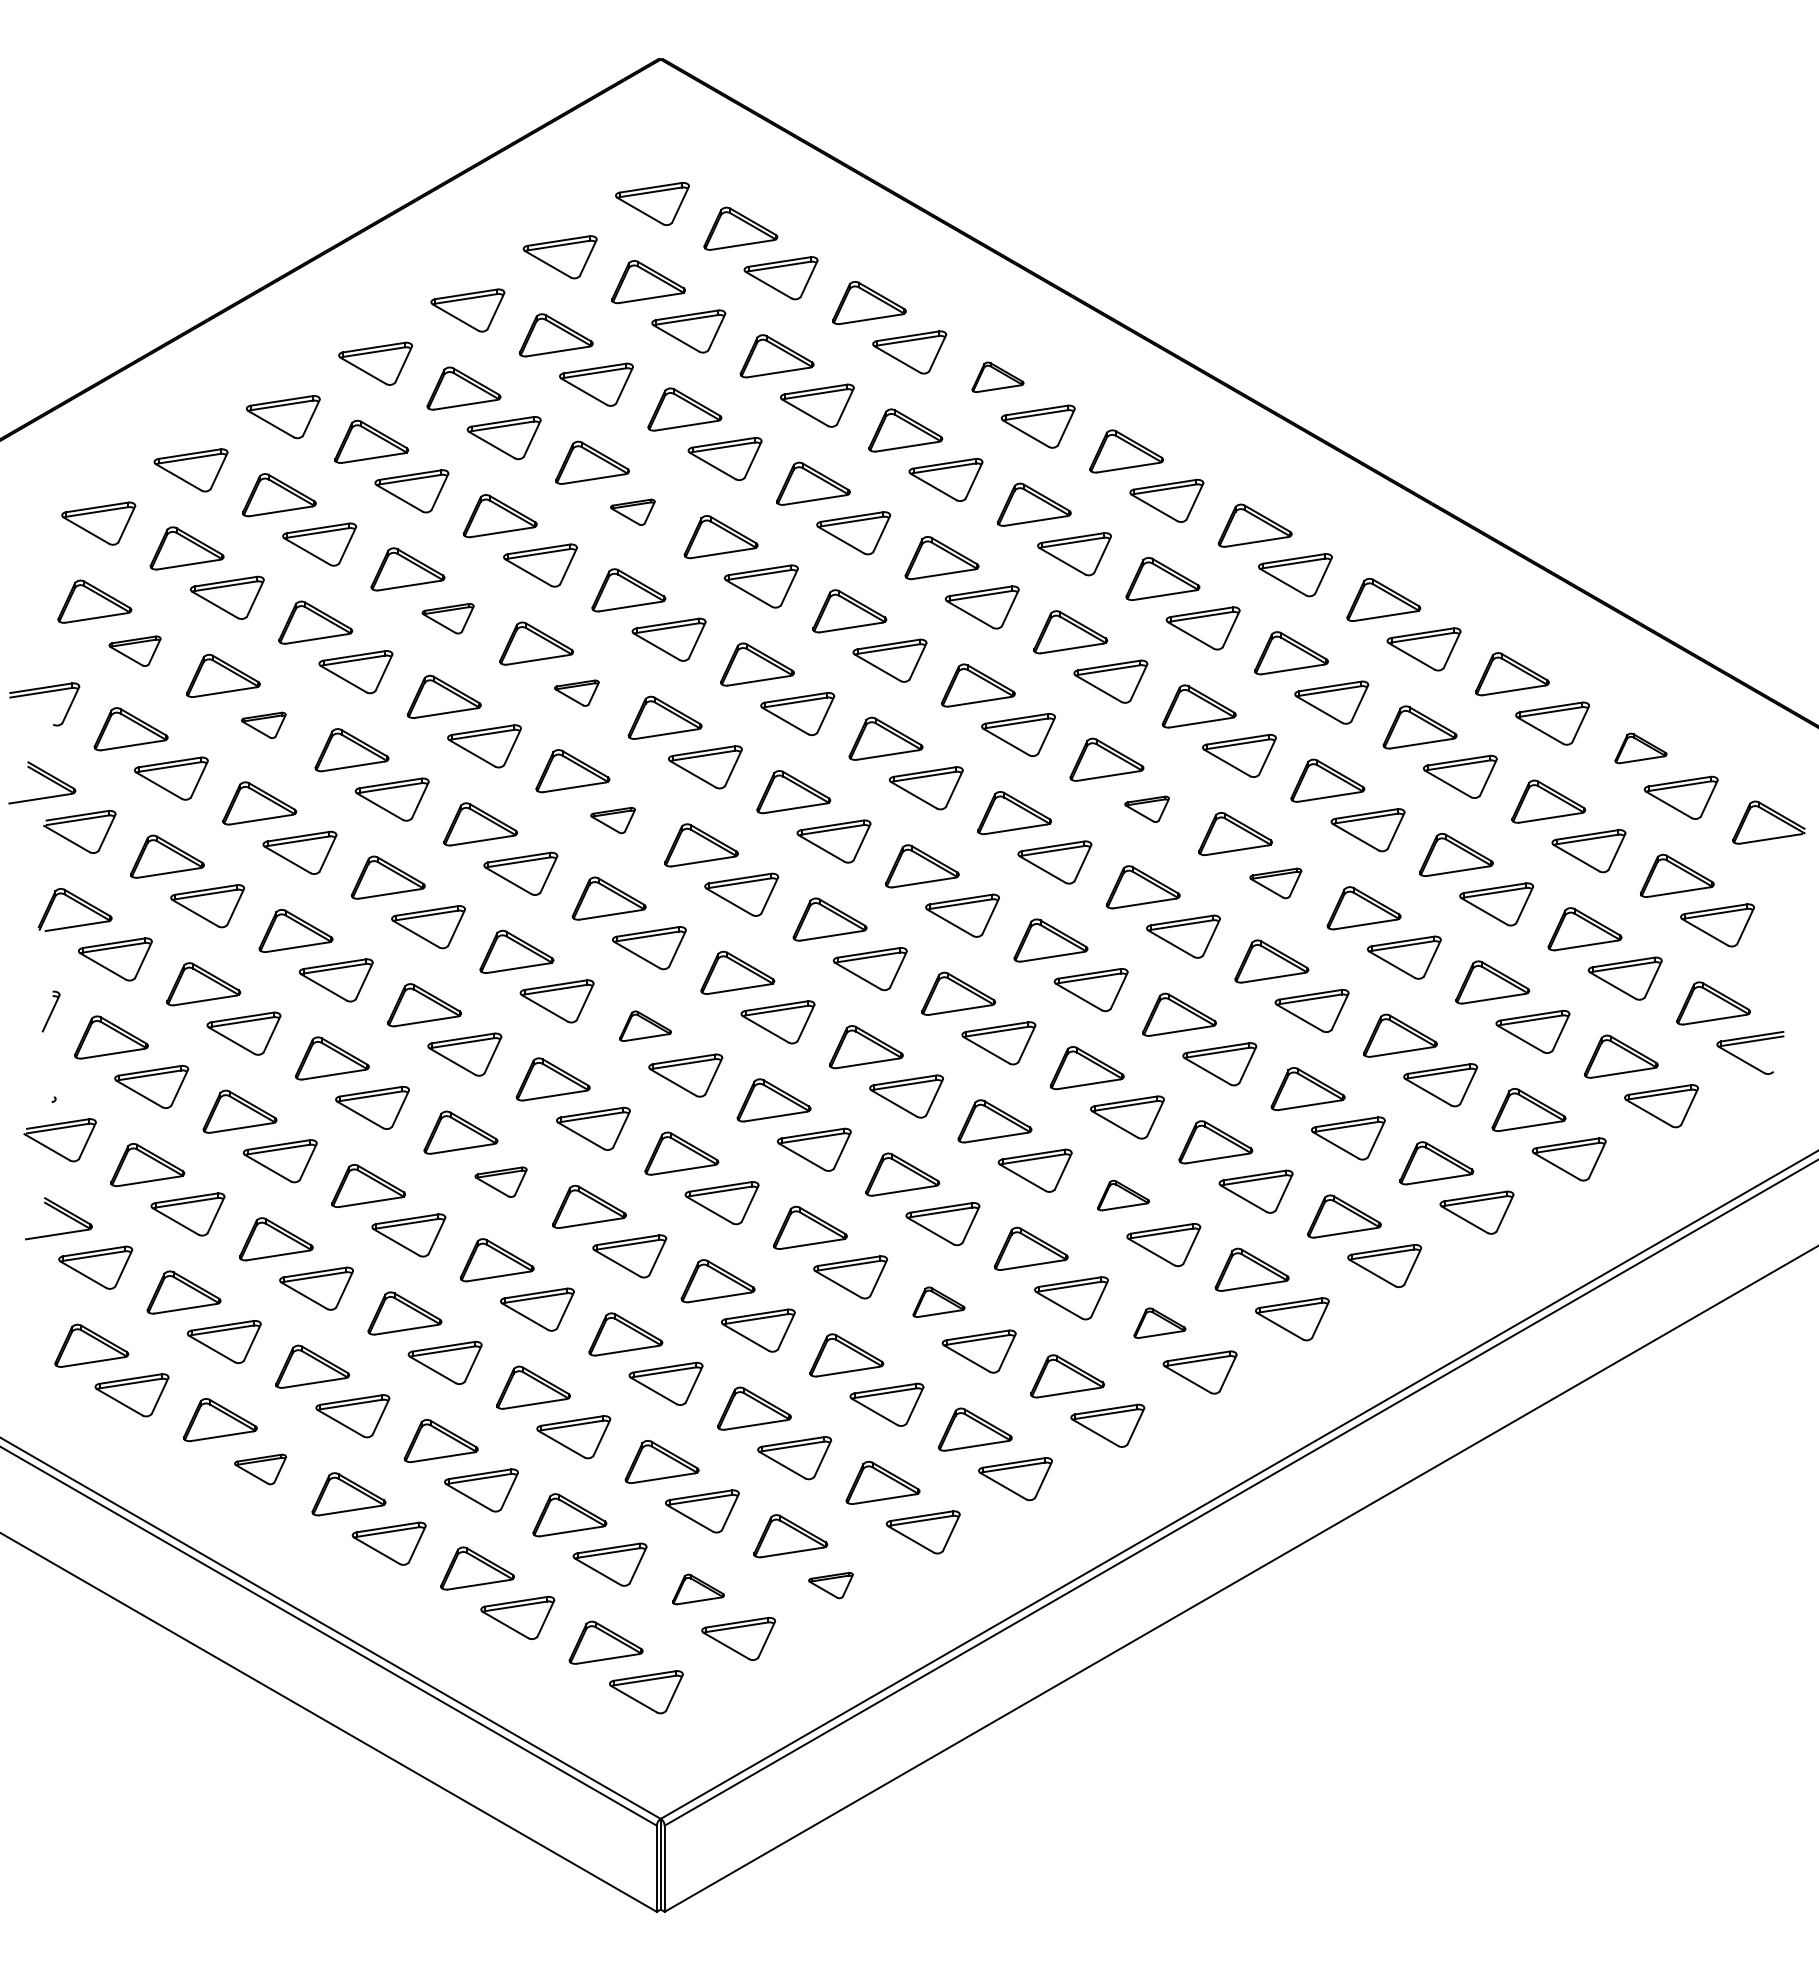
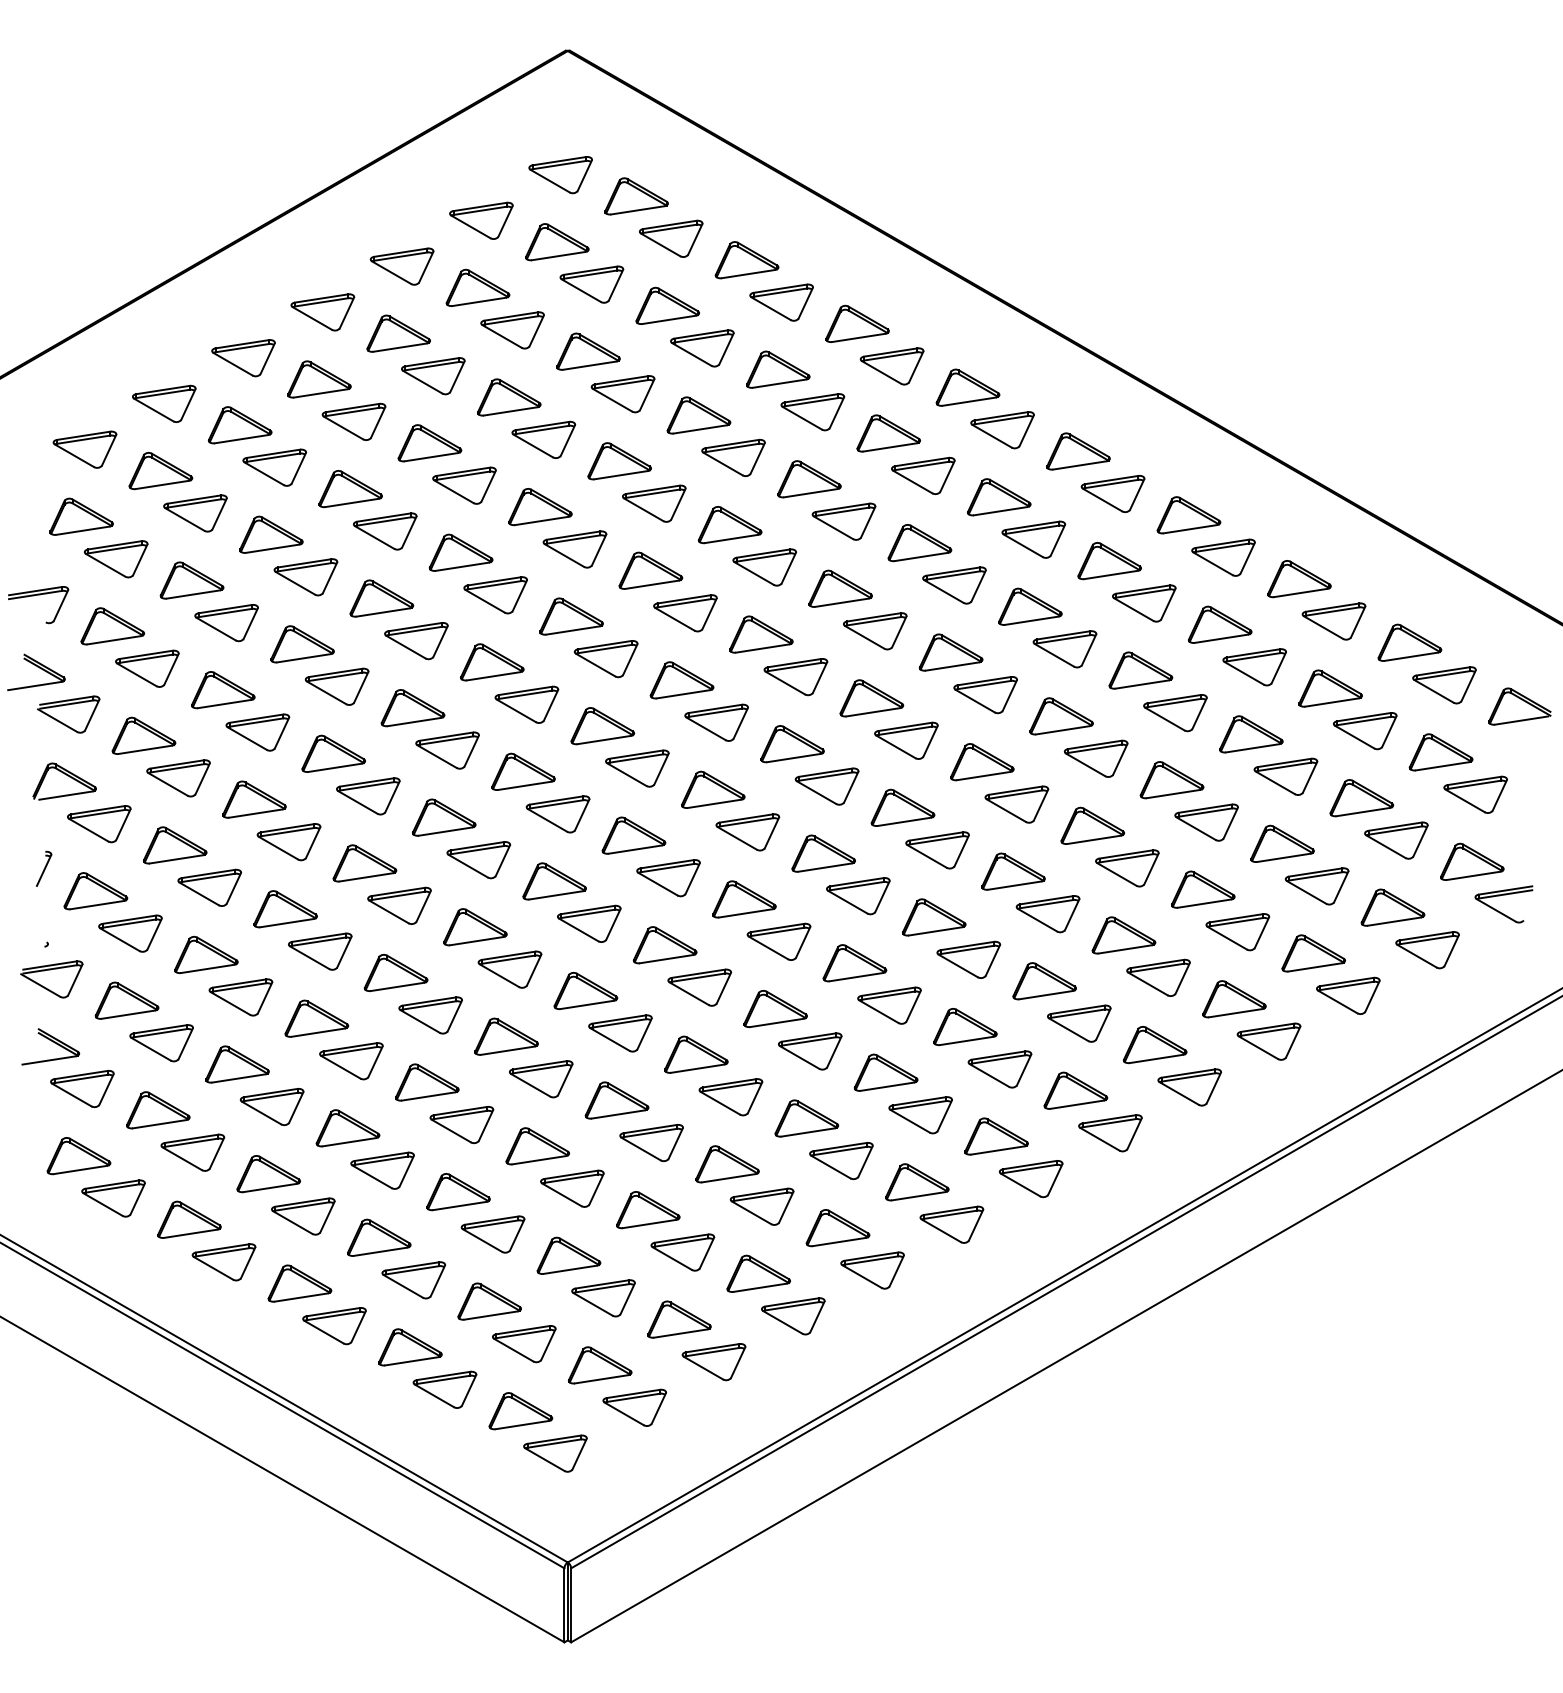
part: (997, 377) -> (857, 324), size x1.43
part: (632, 512) -> (543, 440), size x1.67
part: (447, 618) -> (384, 531), size x1.43
part: (134, 651) -> (115, 559), size x1.43
part: (576, 693) -> (495, 595), size x1.67
part: (263, 725) -> (226, 623), size x1.67
part: (1640, 748) -> (1409, 642), size x1.43
part: (1146, 809) -> (985, 695), size x1.67
part: (612, 820) -> (526, 704), size x1.67
part: (1275, 883) -> (1095, 758), size x1.43
part: (645, 1026) -> (554, 881), size x1.43
part: (500, 1182) -> (430, 1015), size x1.43
part: (1123, 1195) -> (965, 1026), size x1.43
part: (938, 1302) -> (806, 1118), size x1.43
part: (1159, 1323) -> (996, 1136), size x1.43
part: (260, 1469) -> (223, 1262), size x1.43
part: (830, 1585) -> (713, 1361), size x1.67
part: (698, 1589) -> (600, 1365), size x1.43

